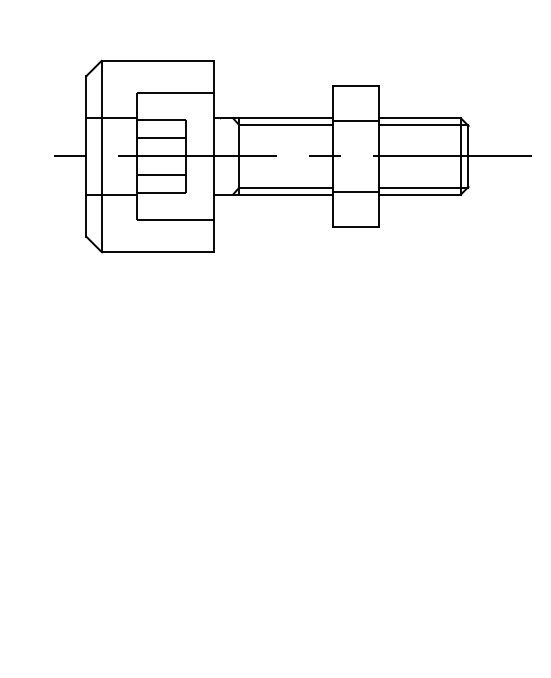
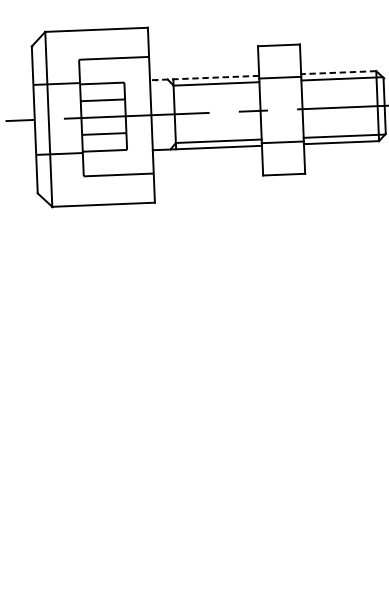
line: (273, 118) -> (204, 78), solid -> dashed
line: (420, 118) -> (339, 72), solid -> dashed

